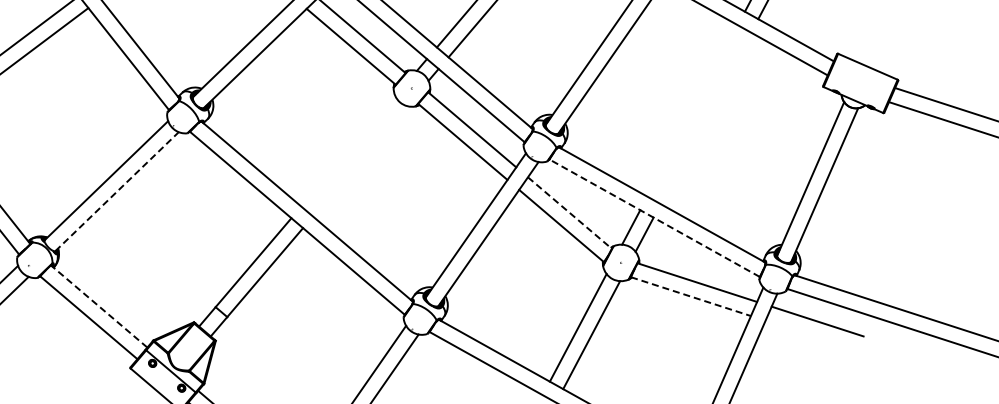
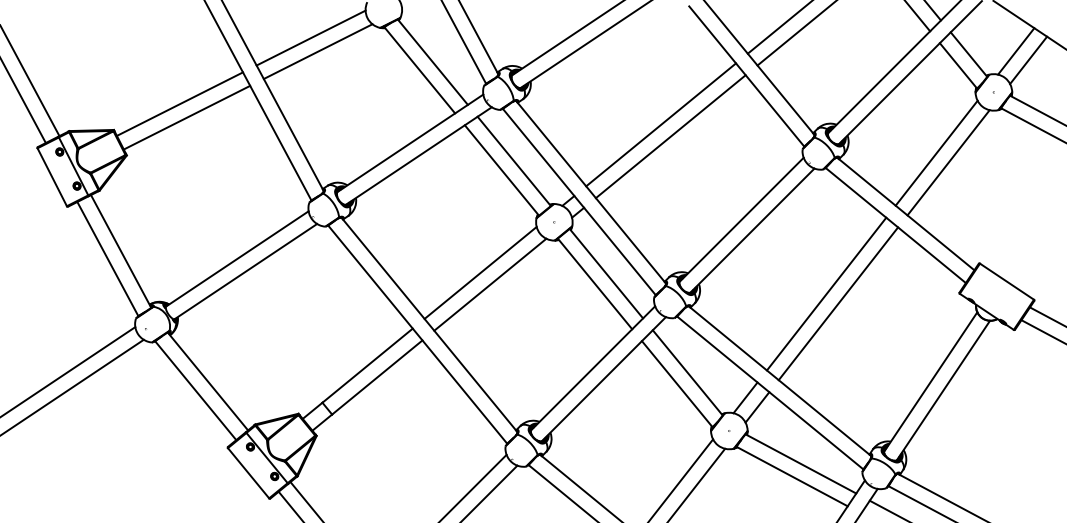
line: (692, 110) -> (826, 293), added
line: (705, 118) -> (838, 303), added
line: (348, 150) -> (480, 272), added
line: (360, 161) -> (490, 284), added
line: (116, 191) -> (245, 271), dashed -> solid
line: (570, 213) -> (688, 373), dashed -> solid
line: (653, 217) -> (769, 392), dashed -> solid
line: (691, 296) -> (792, 476), dashed -> solid
line: (98, 306) -> (207, 381), dashed -> solid

